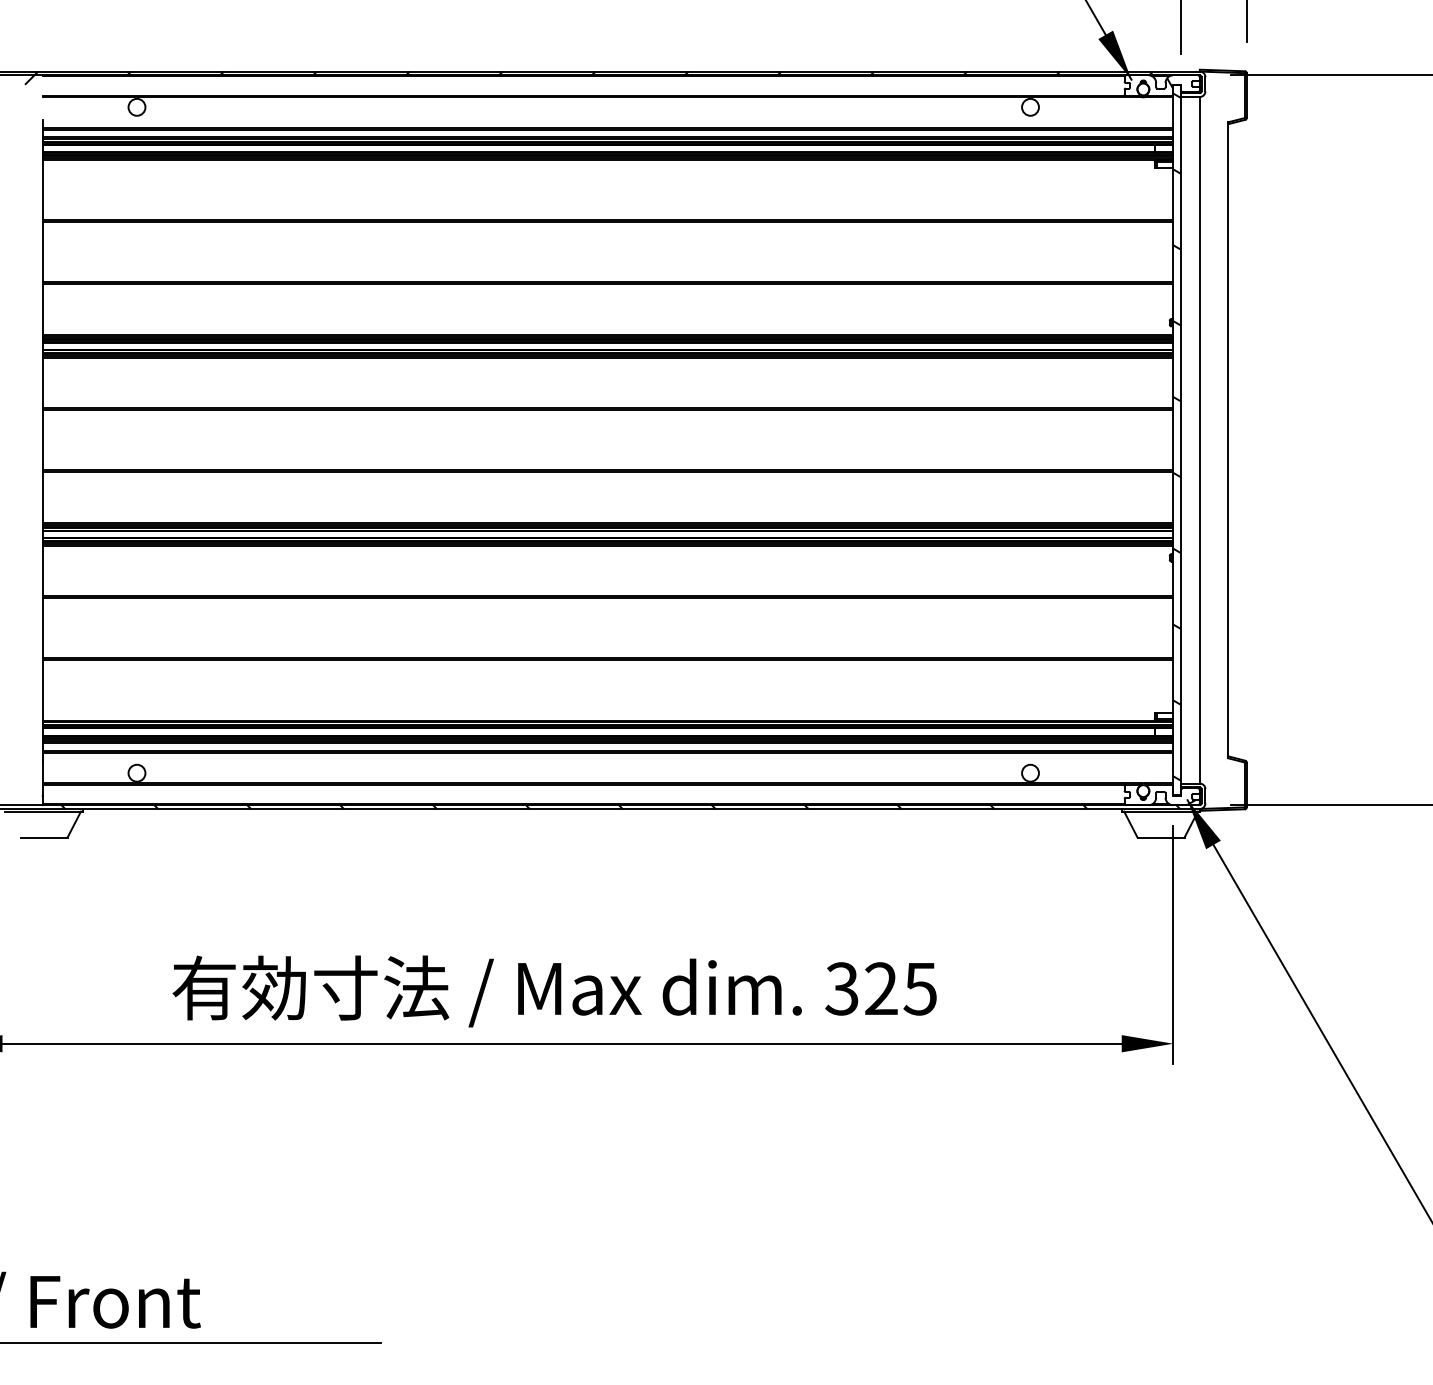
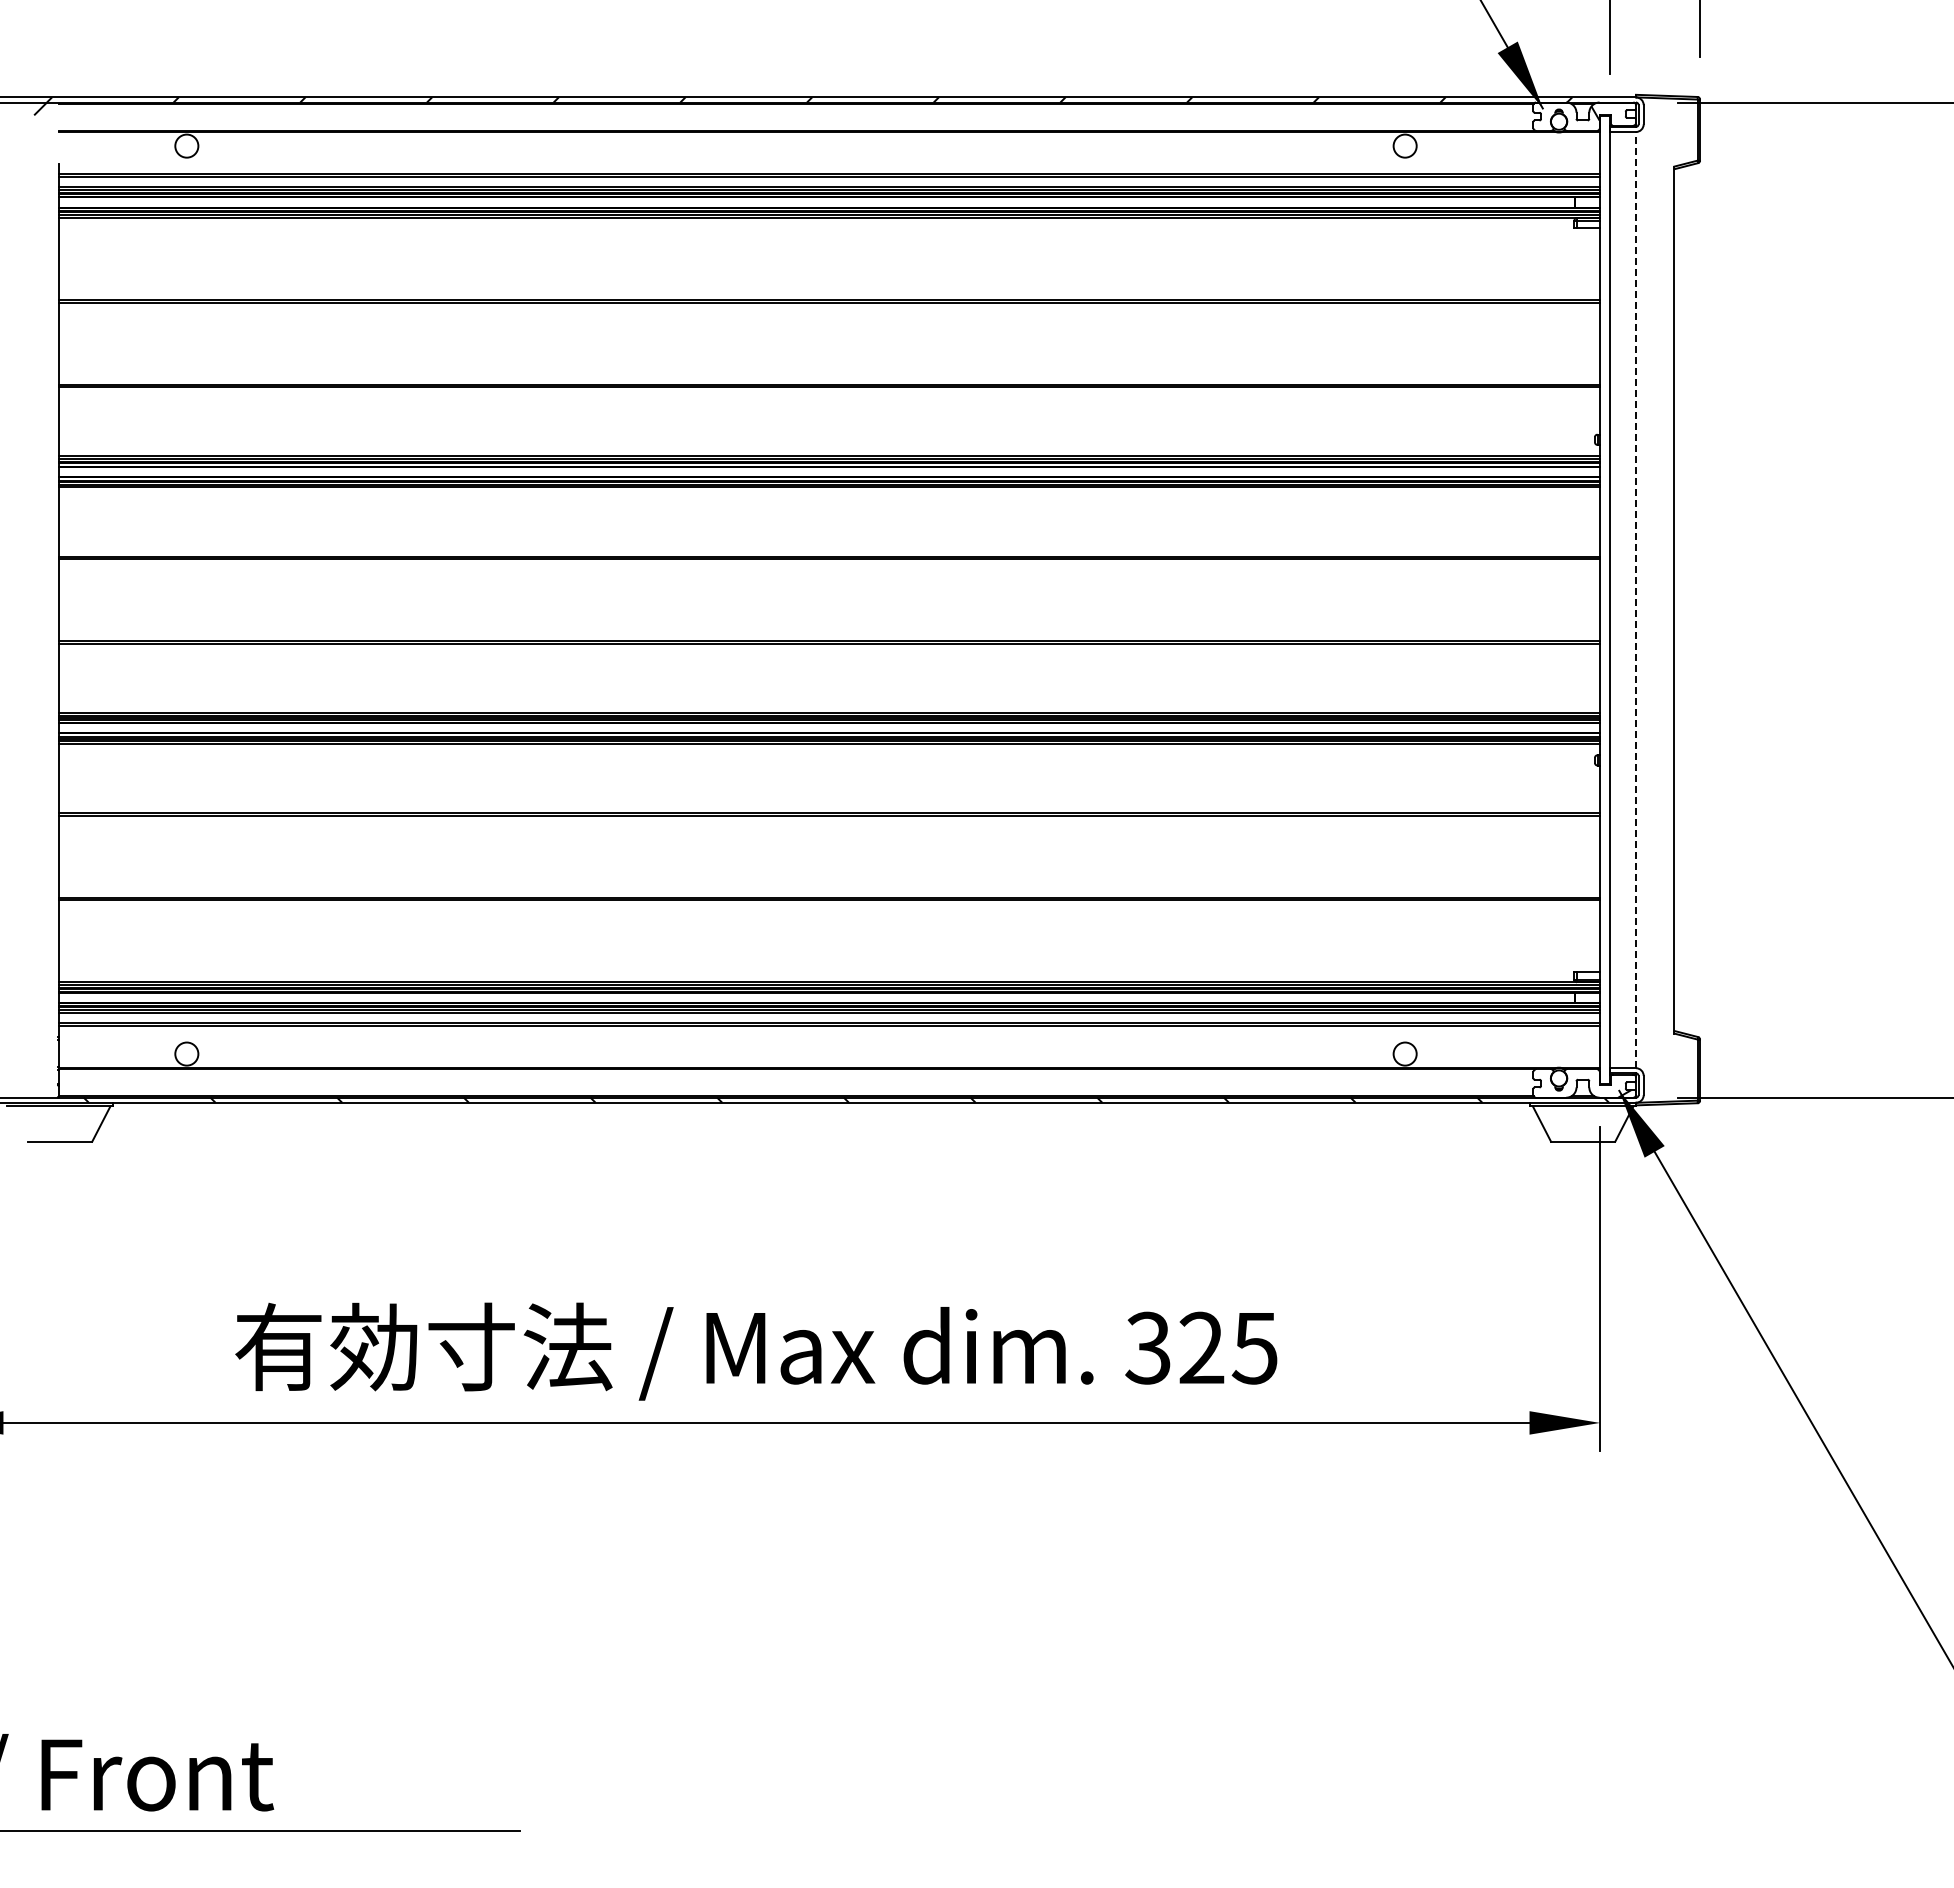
hatch: (1177, 436) -> (1605, 595), removed
line: (1200, 439) -> (1636, 599), solid -> dashed

